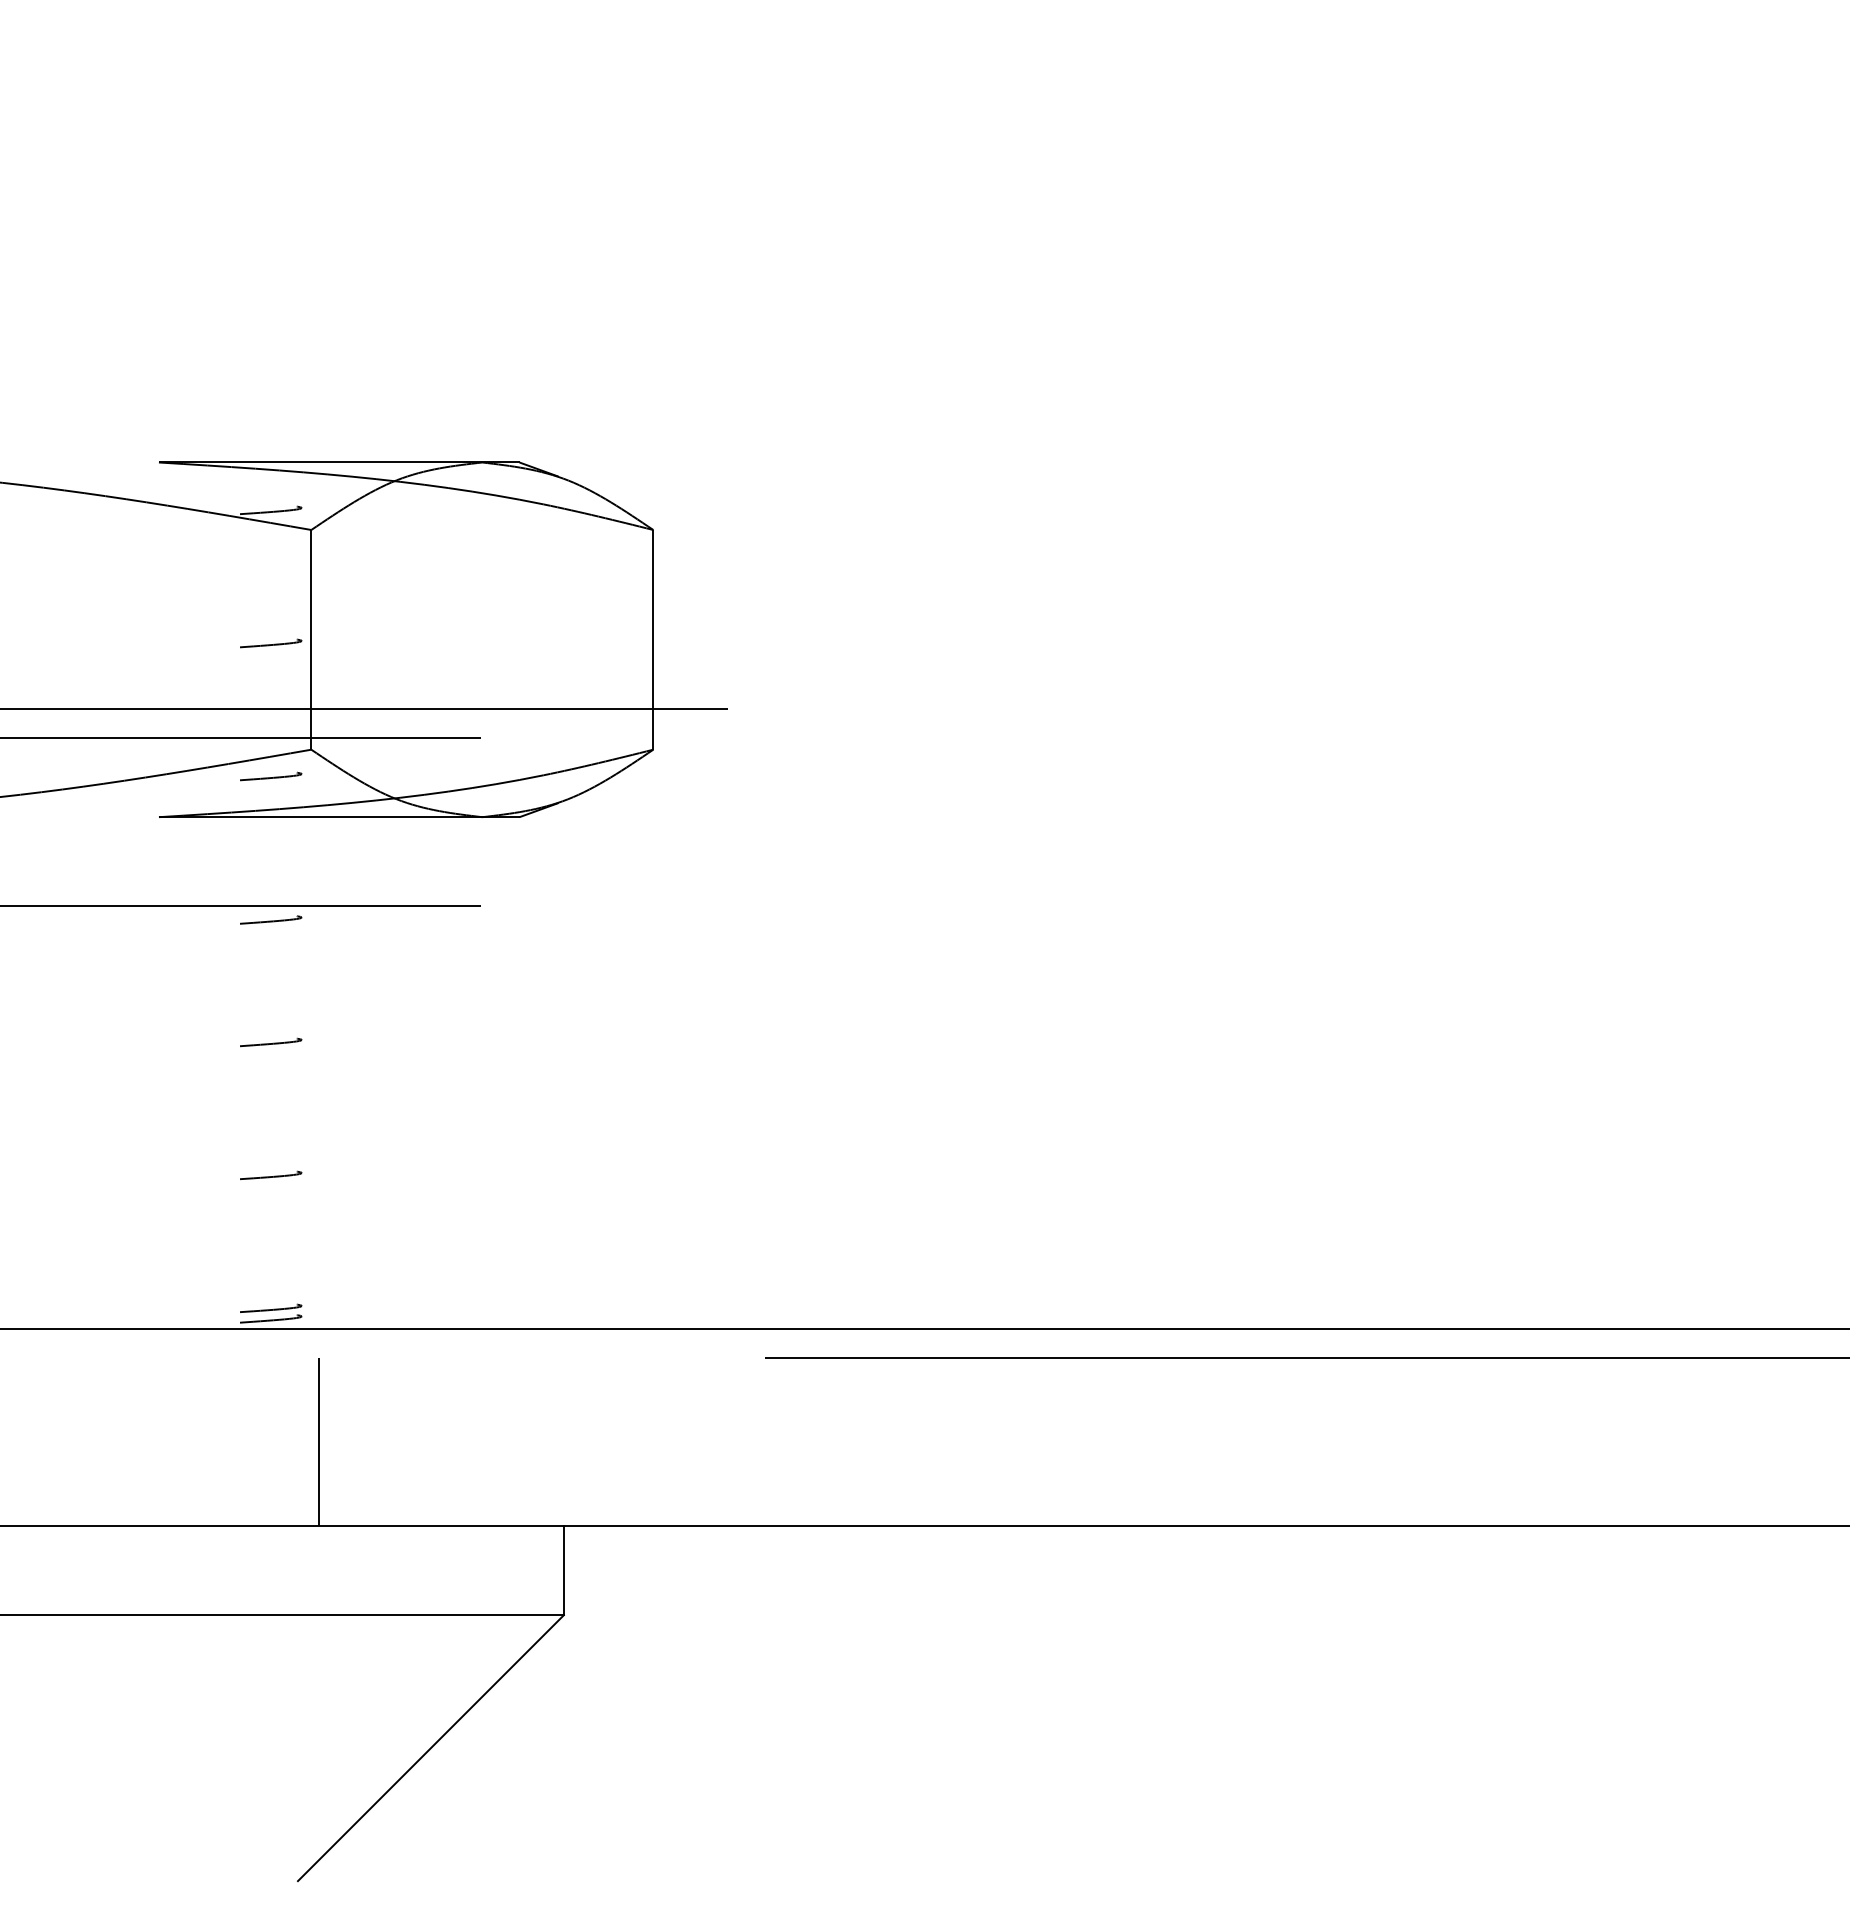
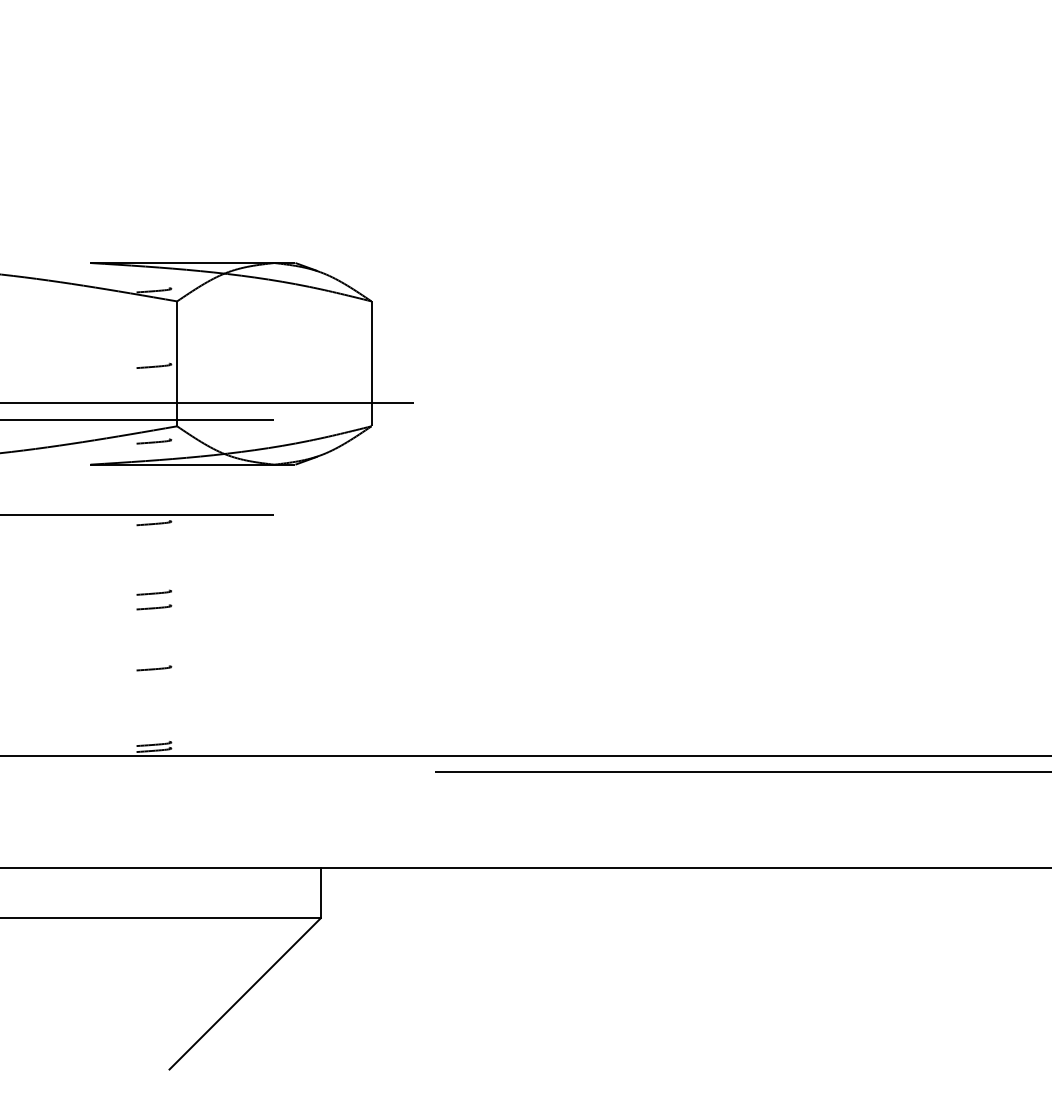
curve: (271, 1068) -> (154, 607), added
line: (319, 1441) -> (181, 819), removed

